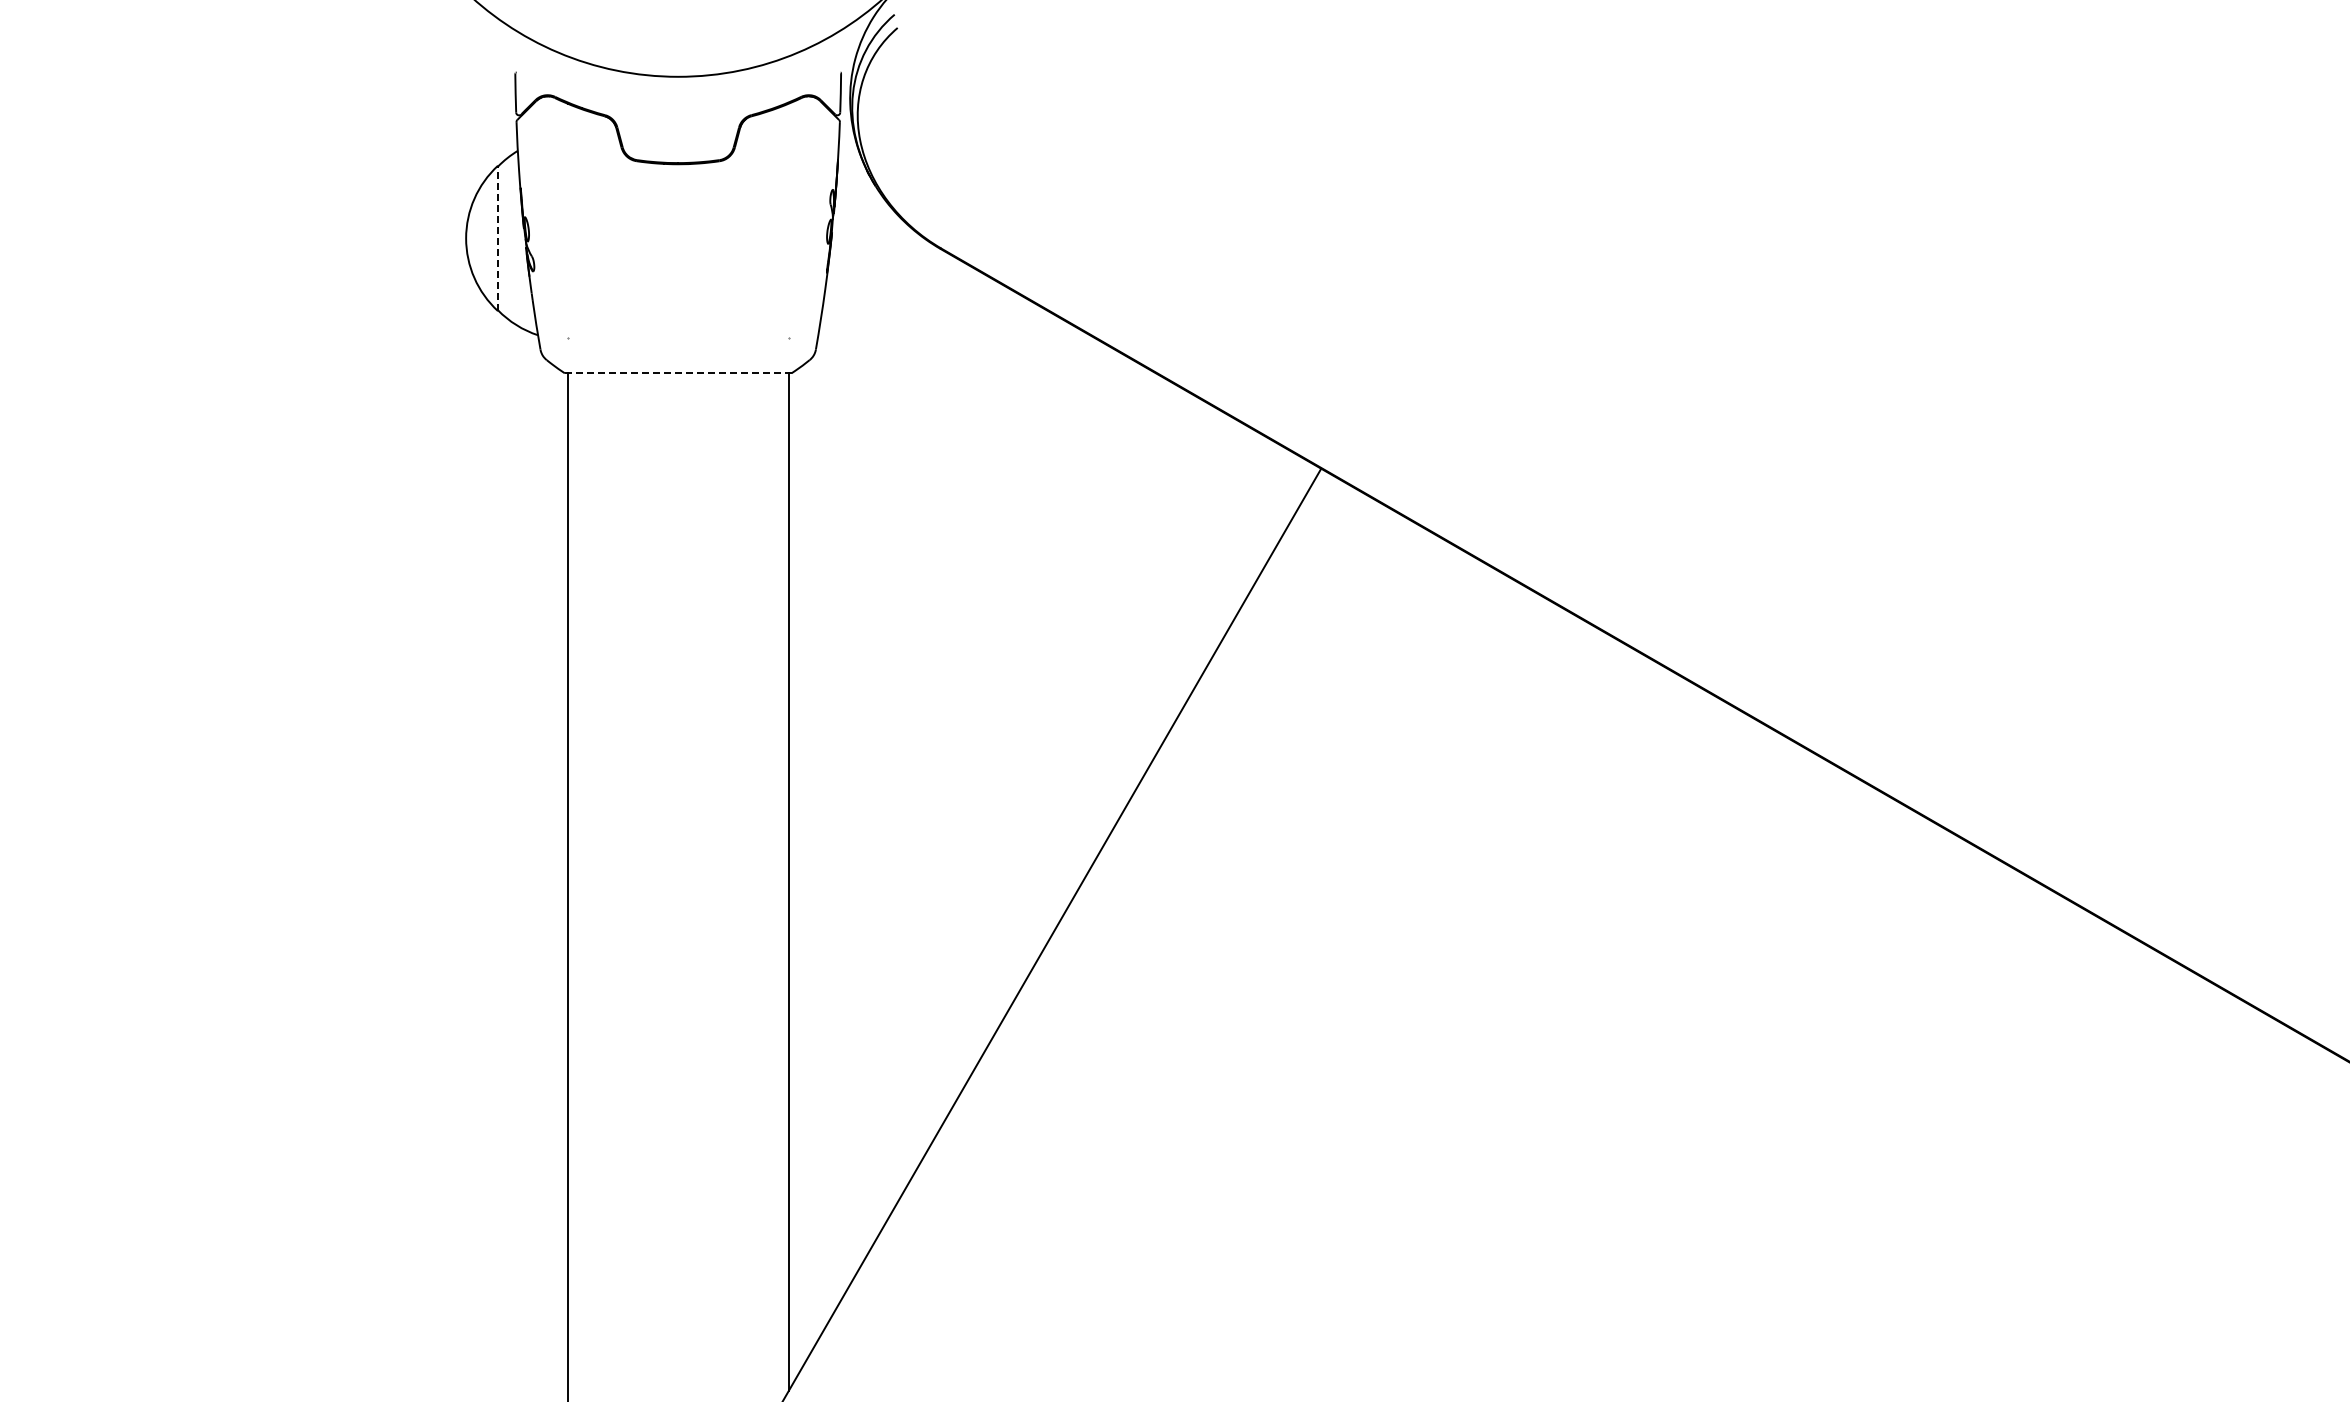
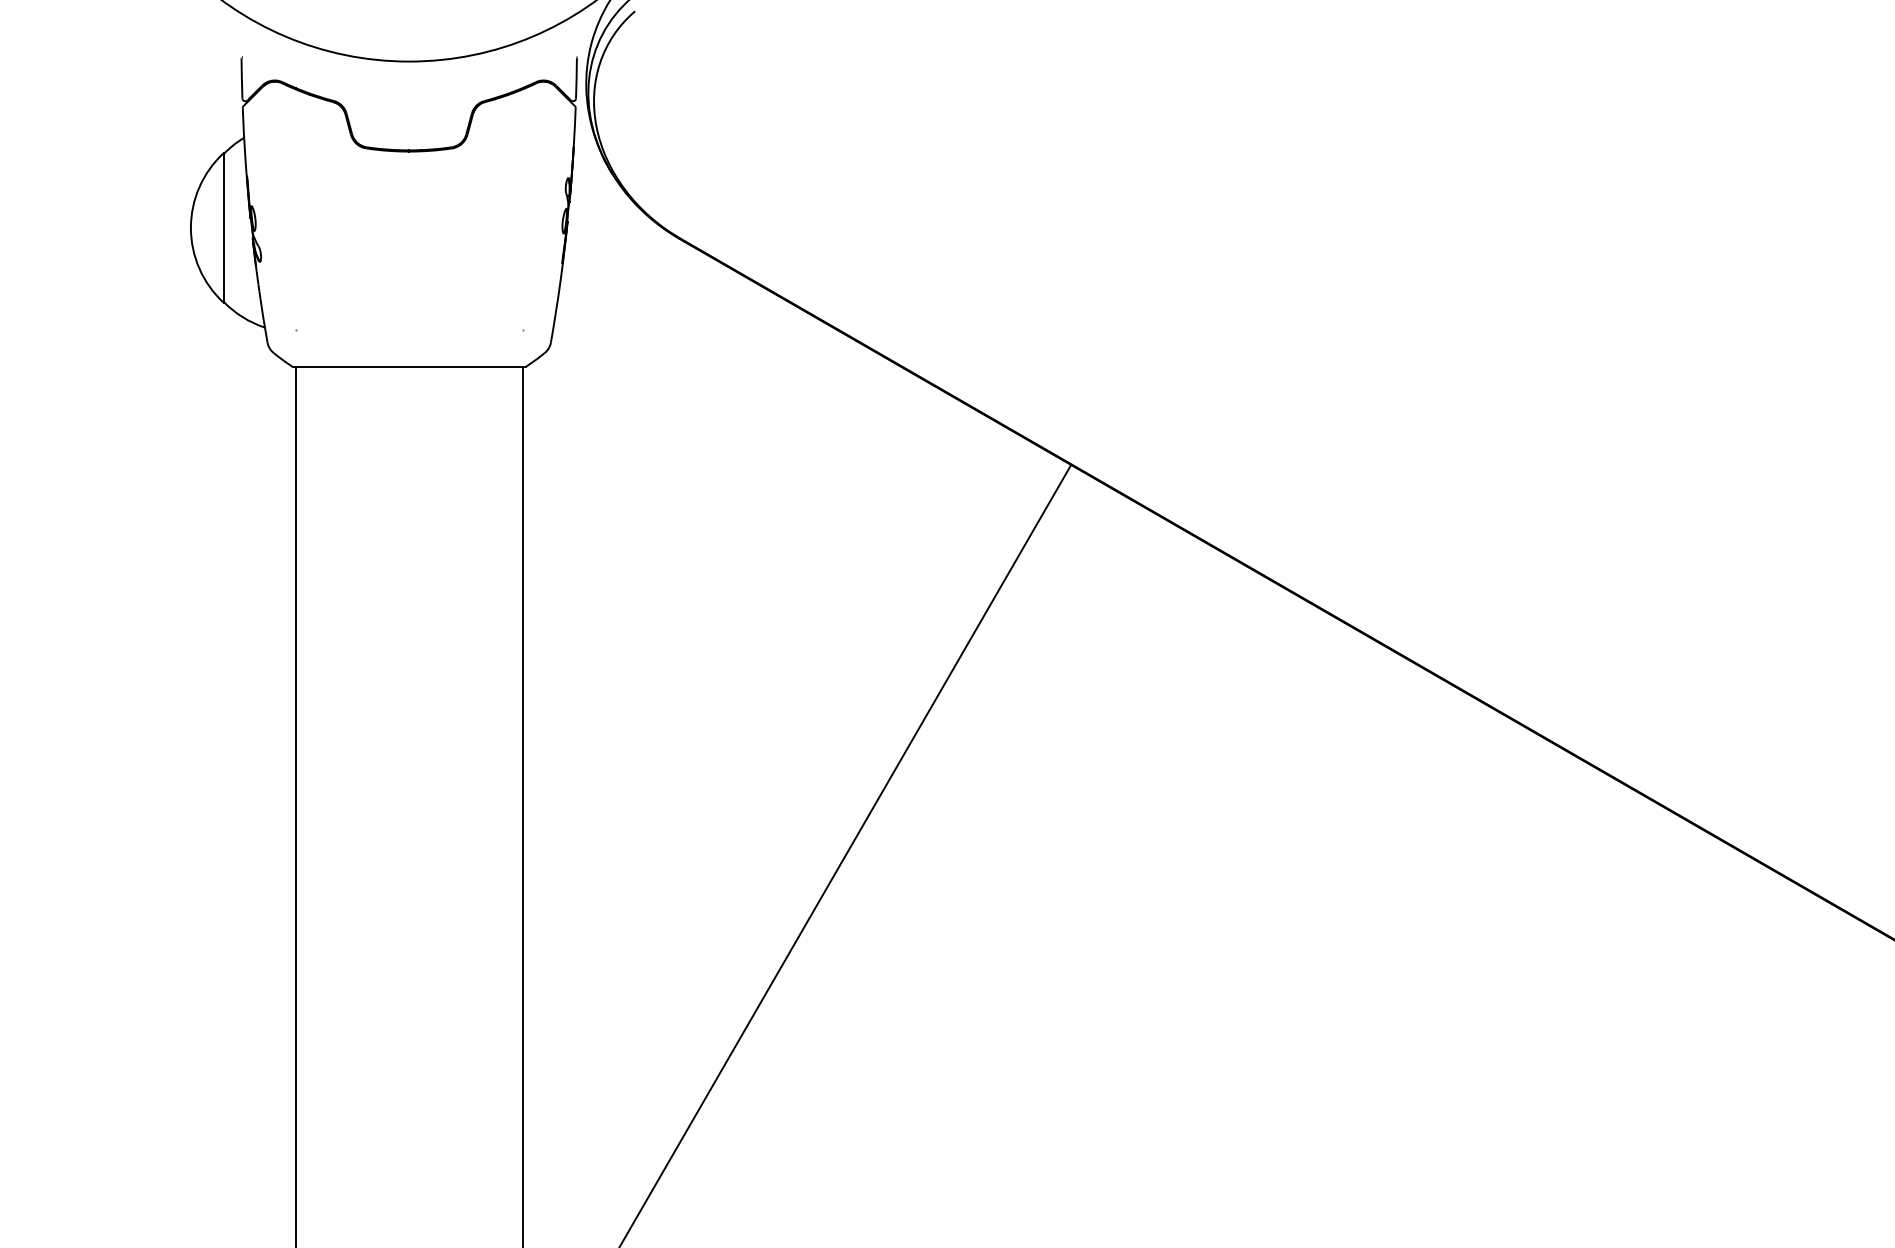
line: (497, 238) -> (223, 228), dashed -> solid
line: (678, 373) -> (409, 366), dashed -> solid

